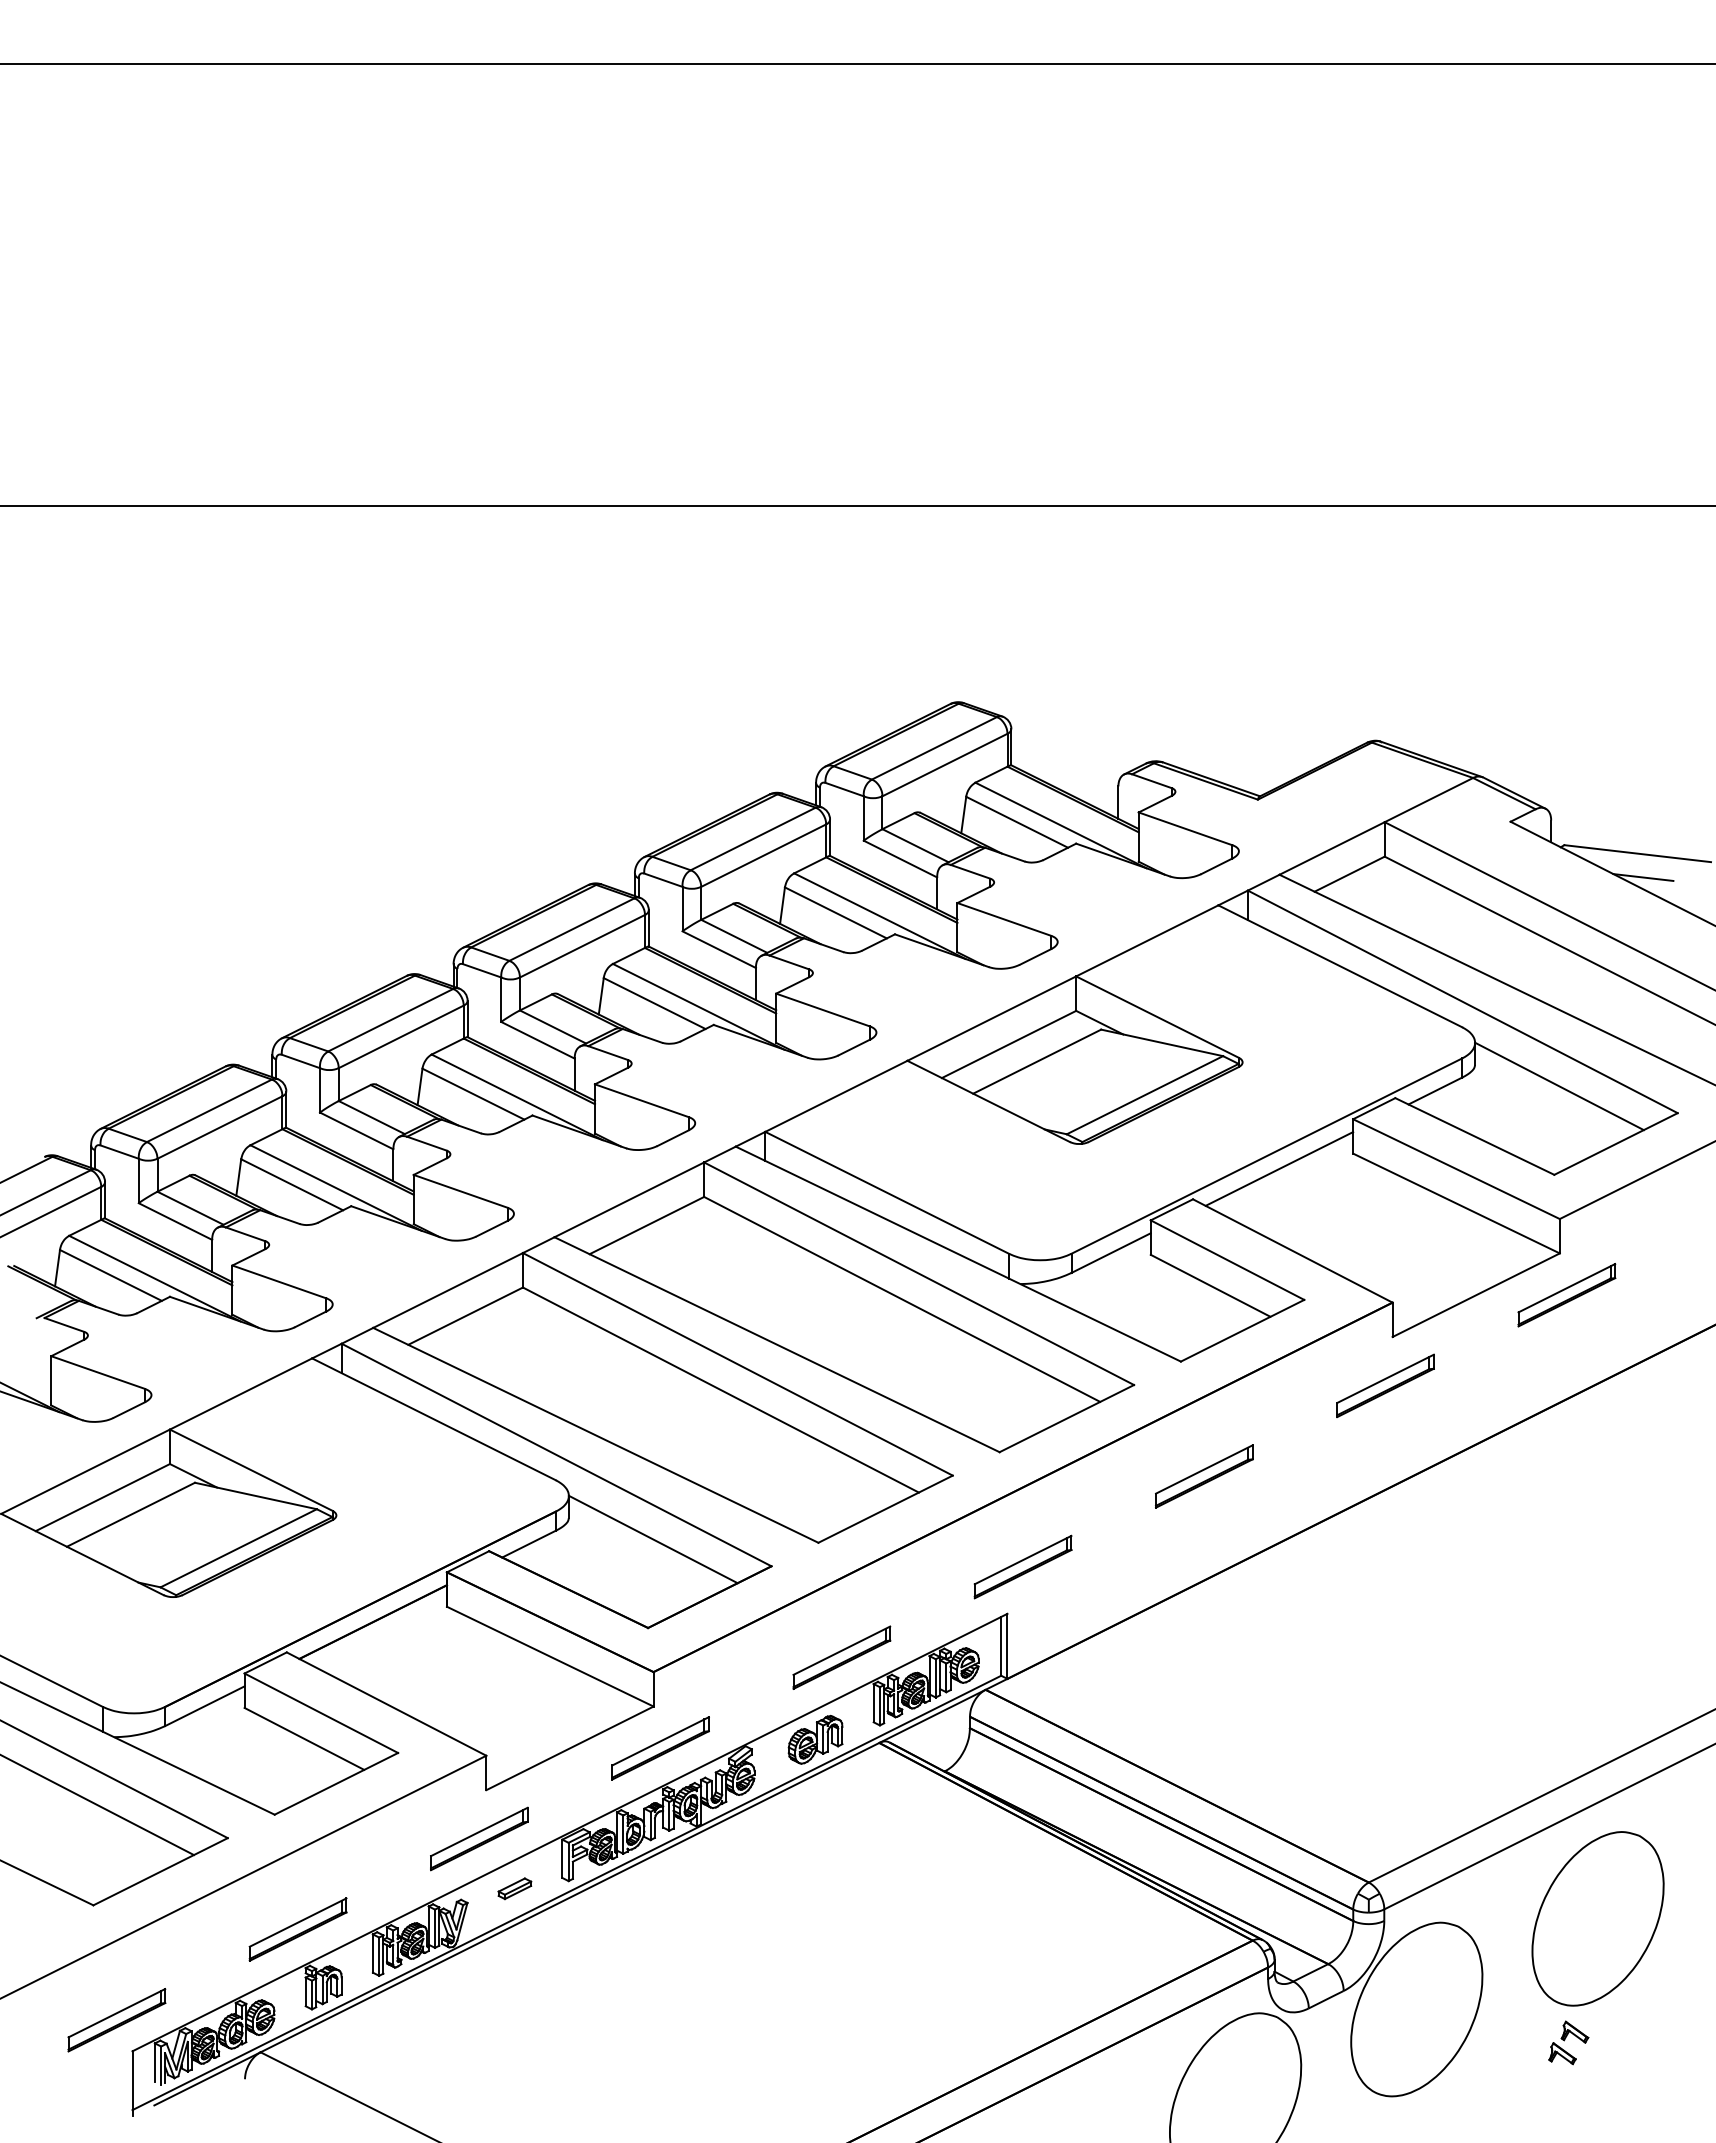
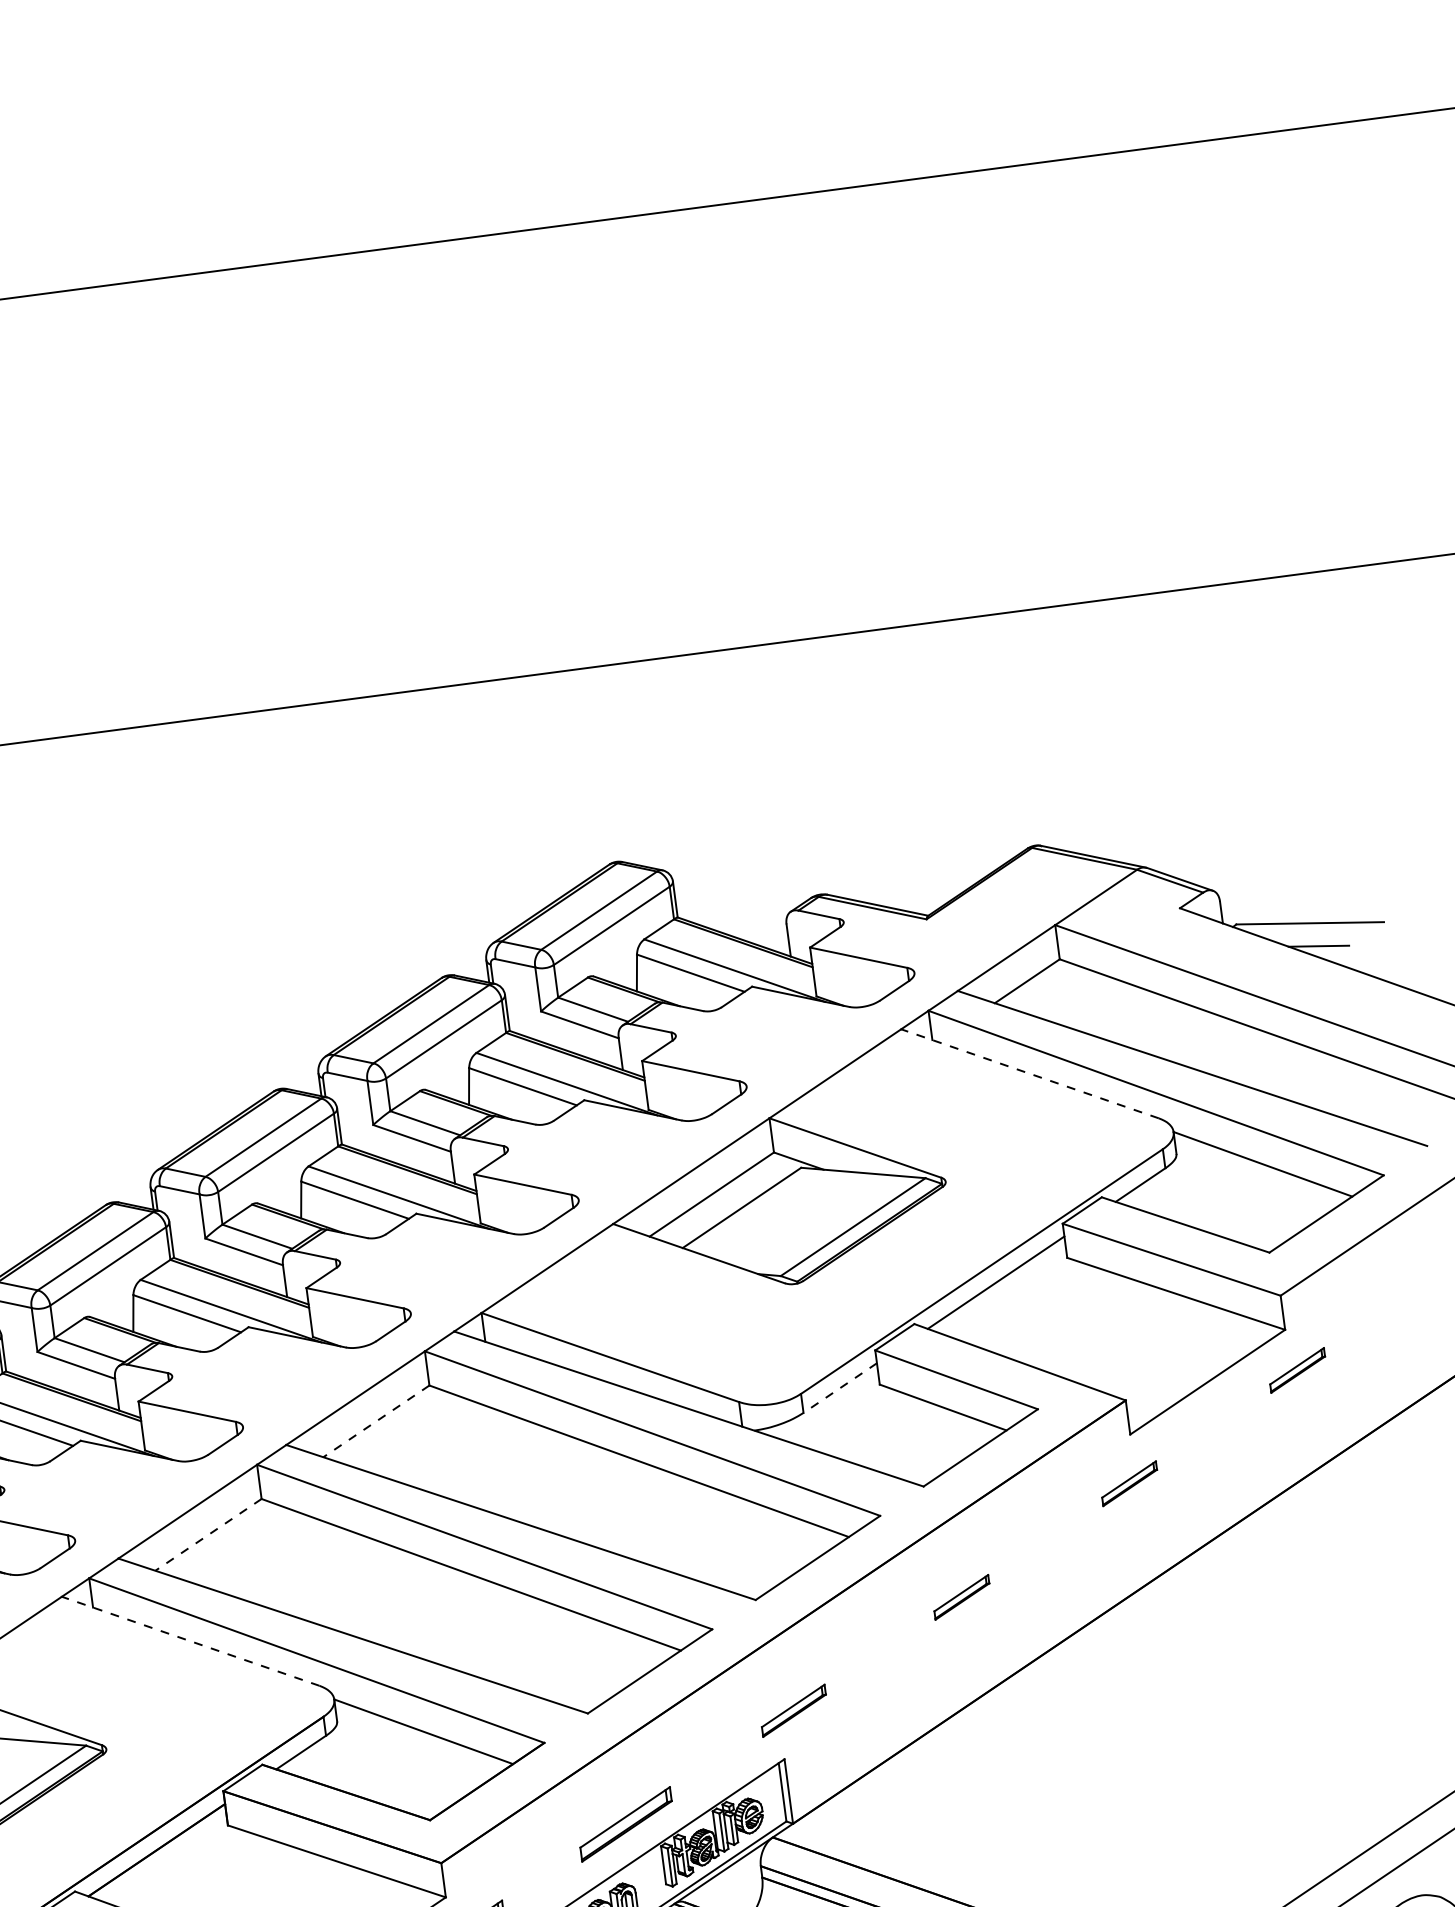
line: (1339, 966) -> (1029, 1074), solid -> dashed
line: (646, 1225) -> (375, 1421), solid -> dashed
line: (1110, 1253) -> (839, 1388), solid -> dashed
part: (1566, 1295) -> (1297, 1370), size x0.6
line: (465, 1316) -> (208, 1535), solid -> dashed
part: (1385, 1385) -> (1129, 1483), size x0.6
line: (433, 1419) -> (190, 1641), solid -> dashed
part: (1204, 1476) -> (961, 1597), size x0.6
part: (1022, 1566) -> (793, 1710), size x0.7

